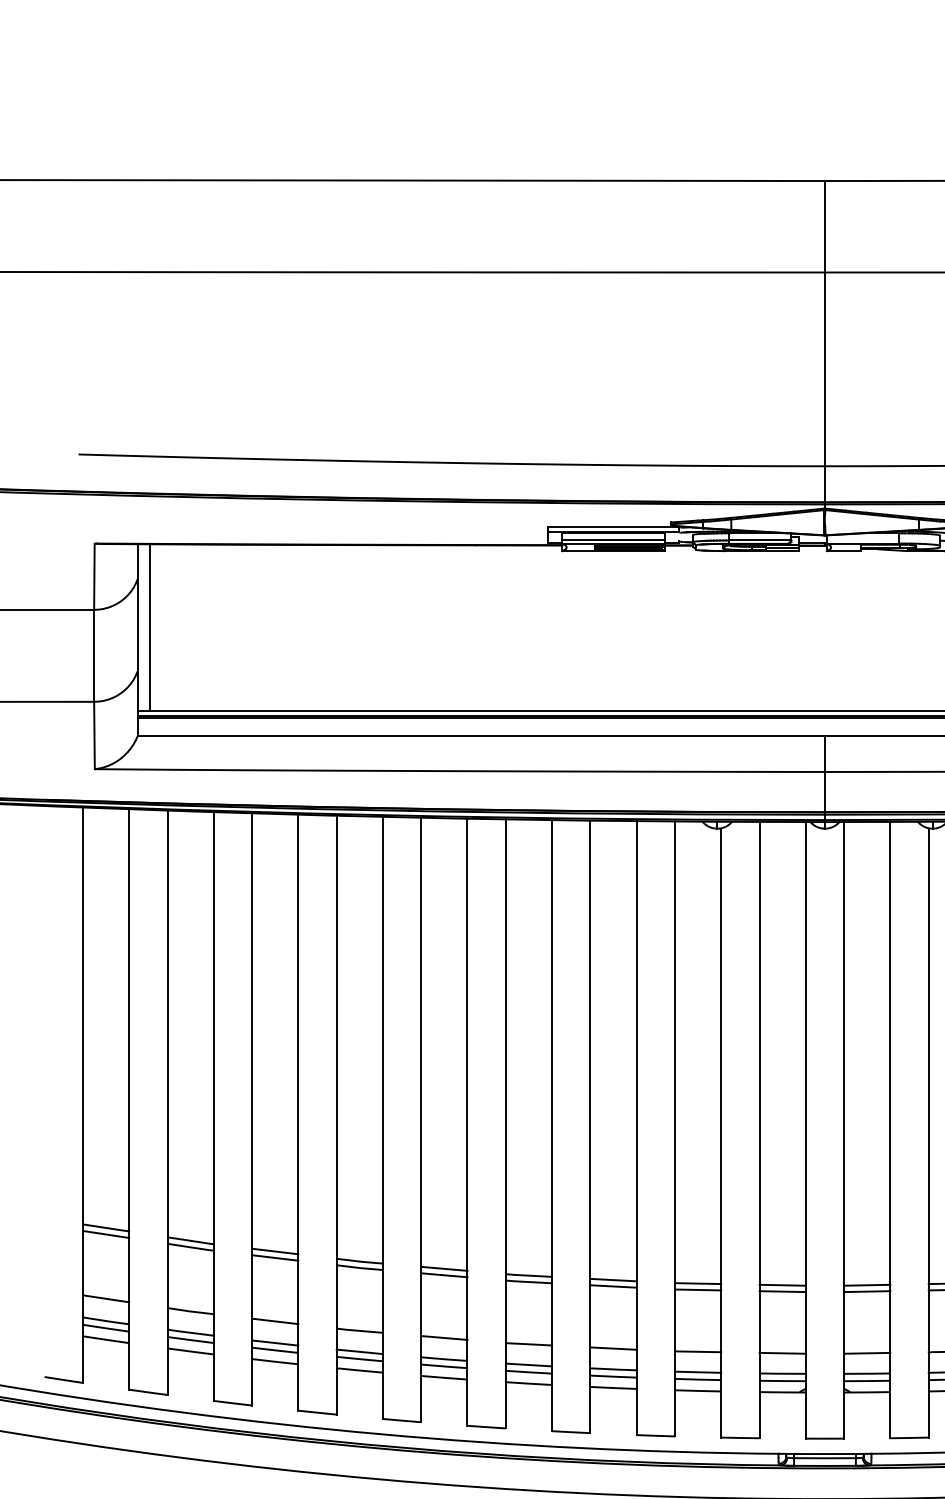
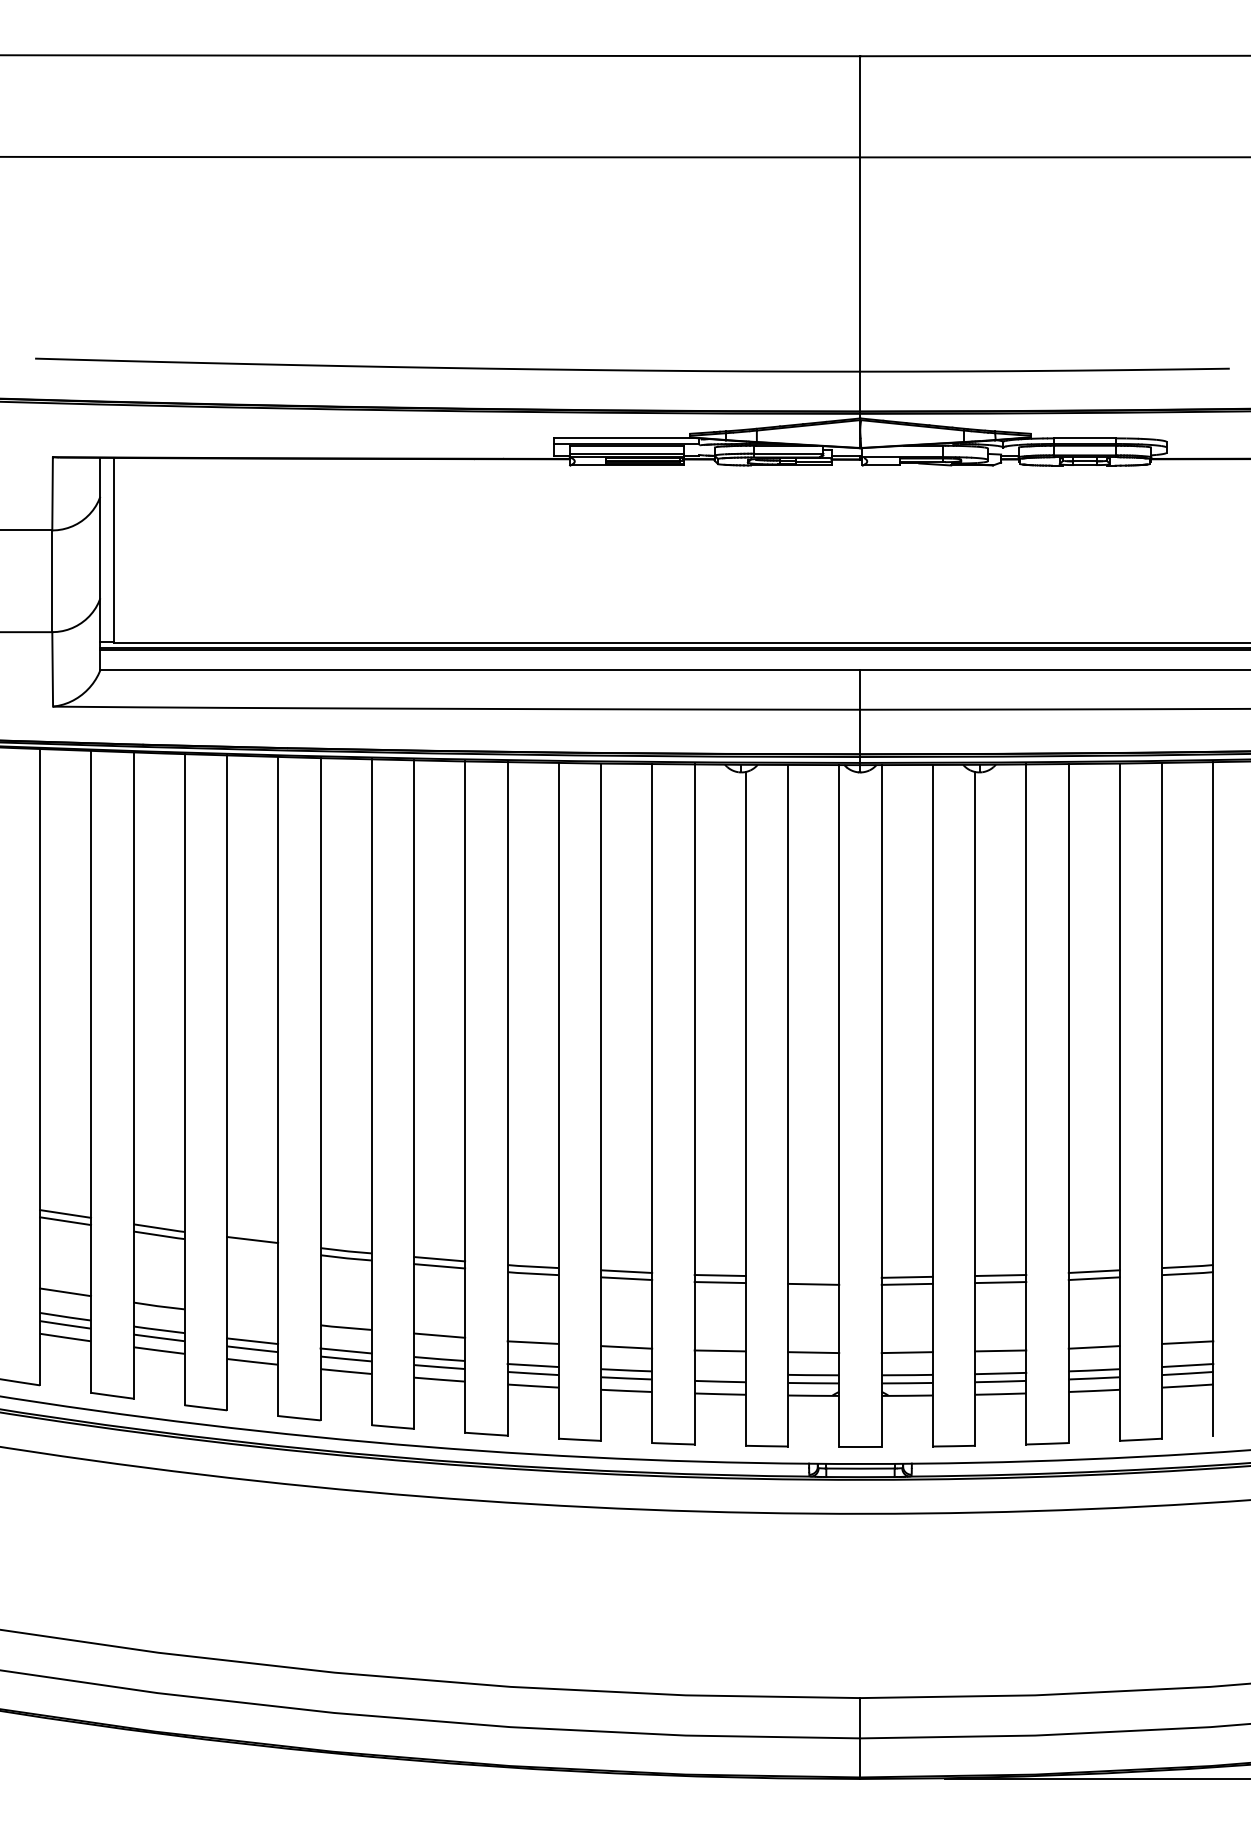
line: (275, 1258) -> (252, 1247), removed
line: (782, 1284) -> (813, 1276), removed
line: (275, 1321) -> (252, 1317), removed
line: (697, 1372) -> (719, 1373), removed

